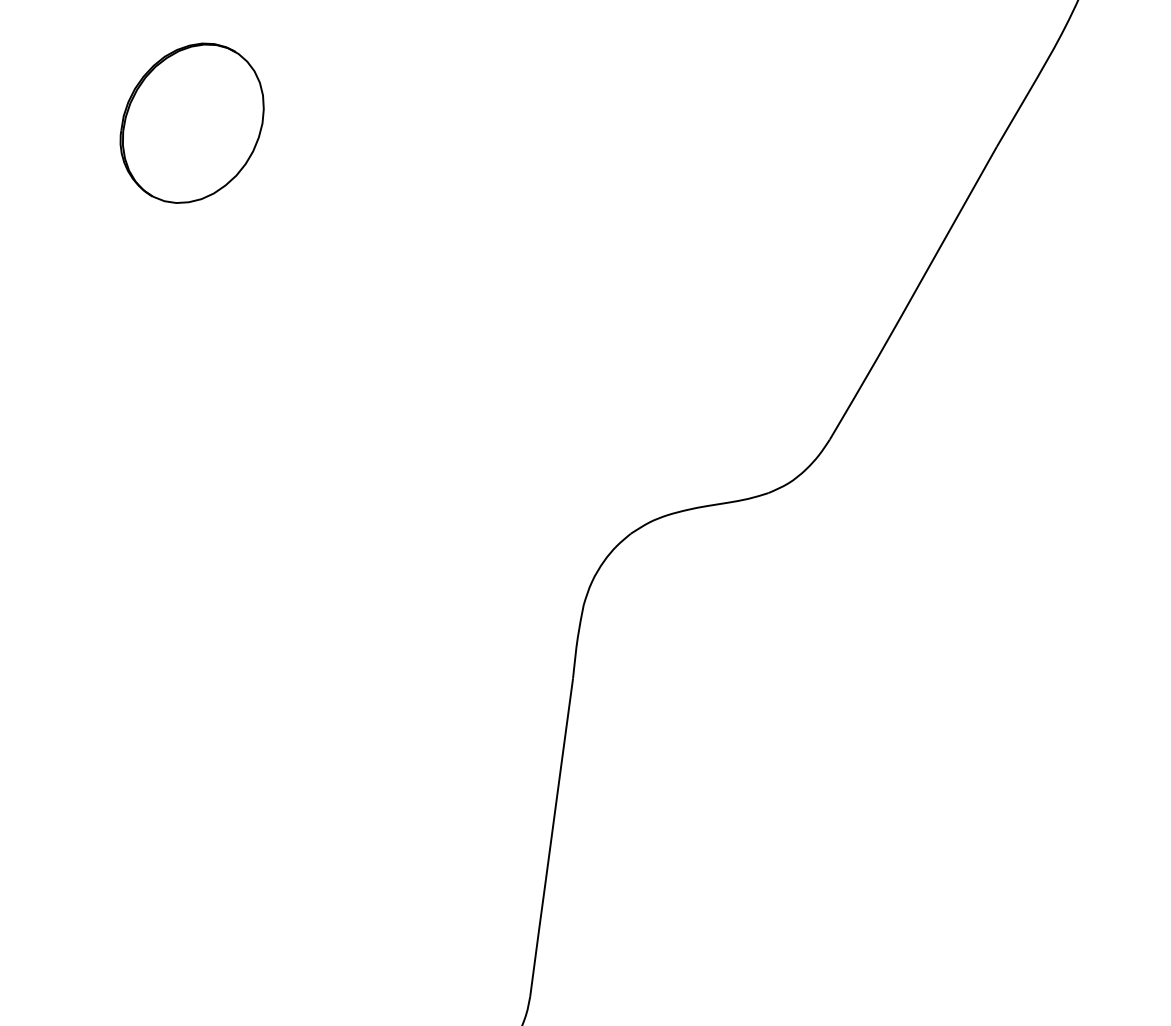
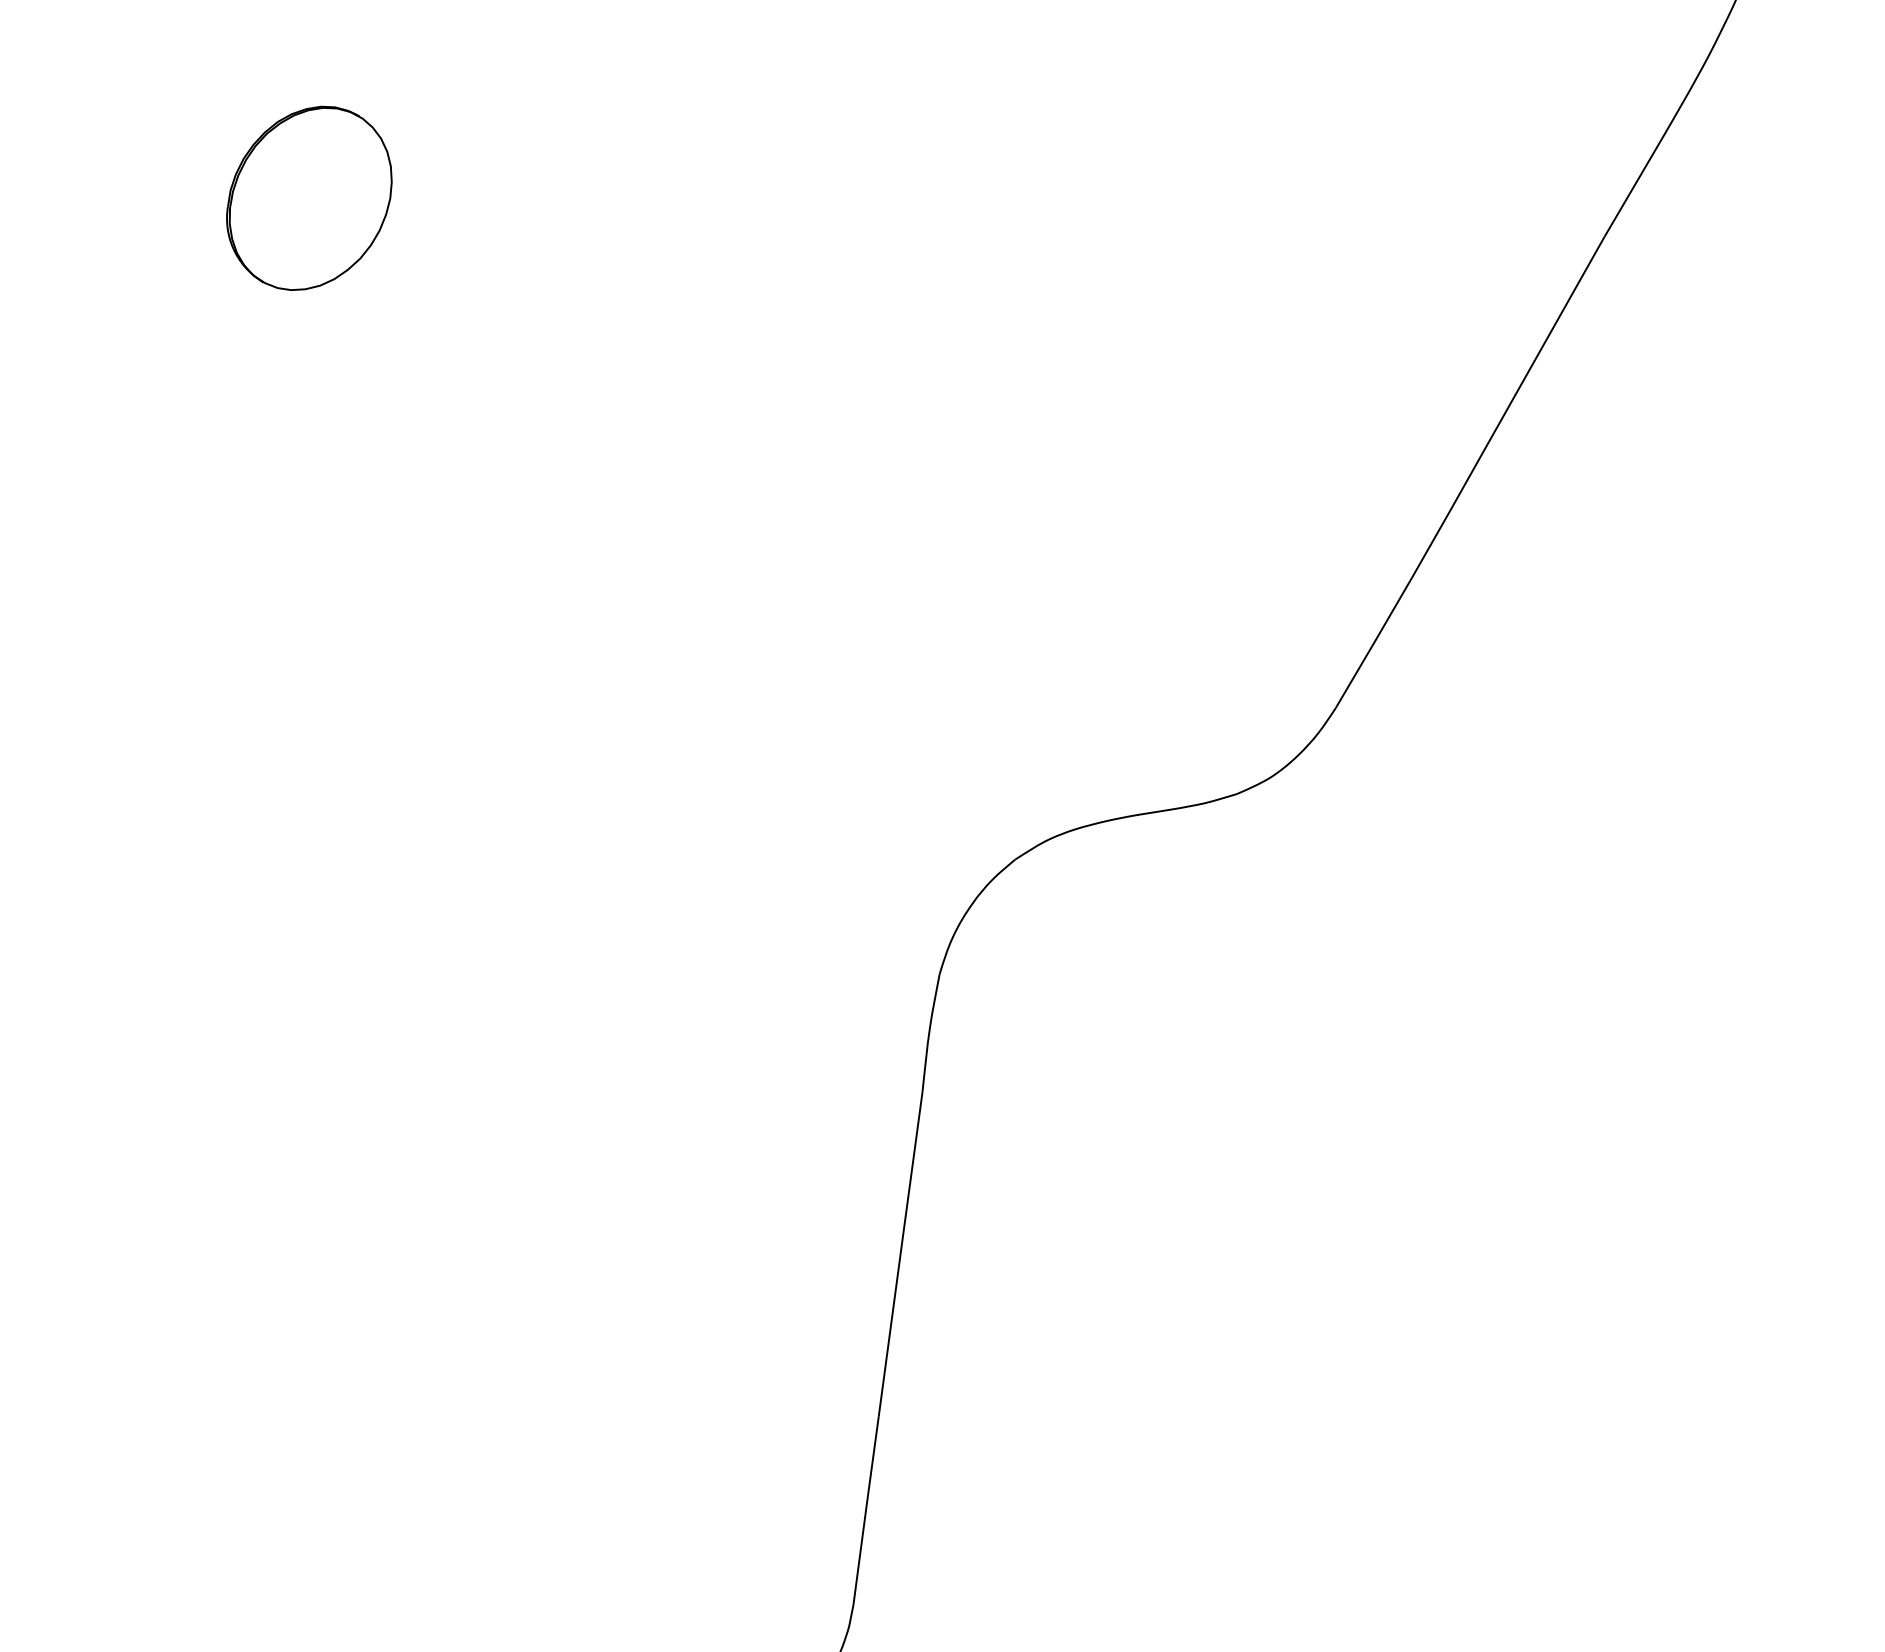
part: (192, 122) -> (309, 197), size x0.71

